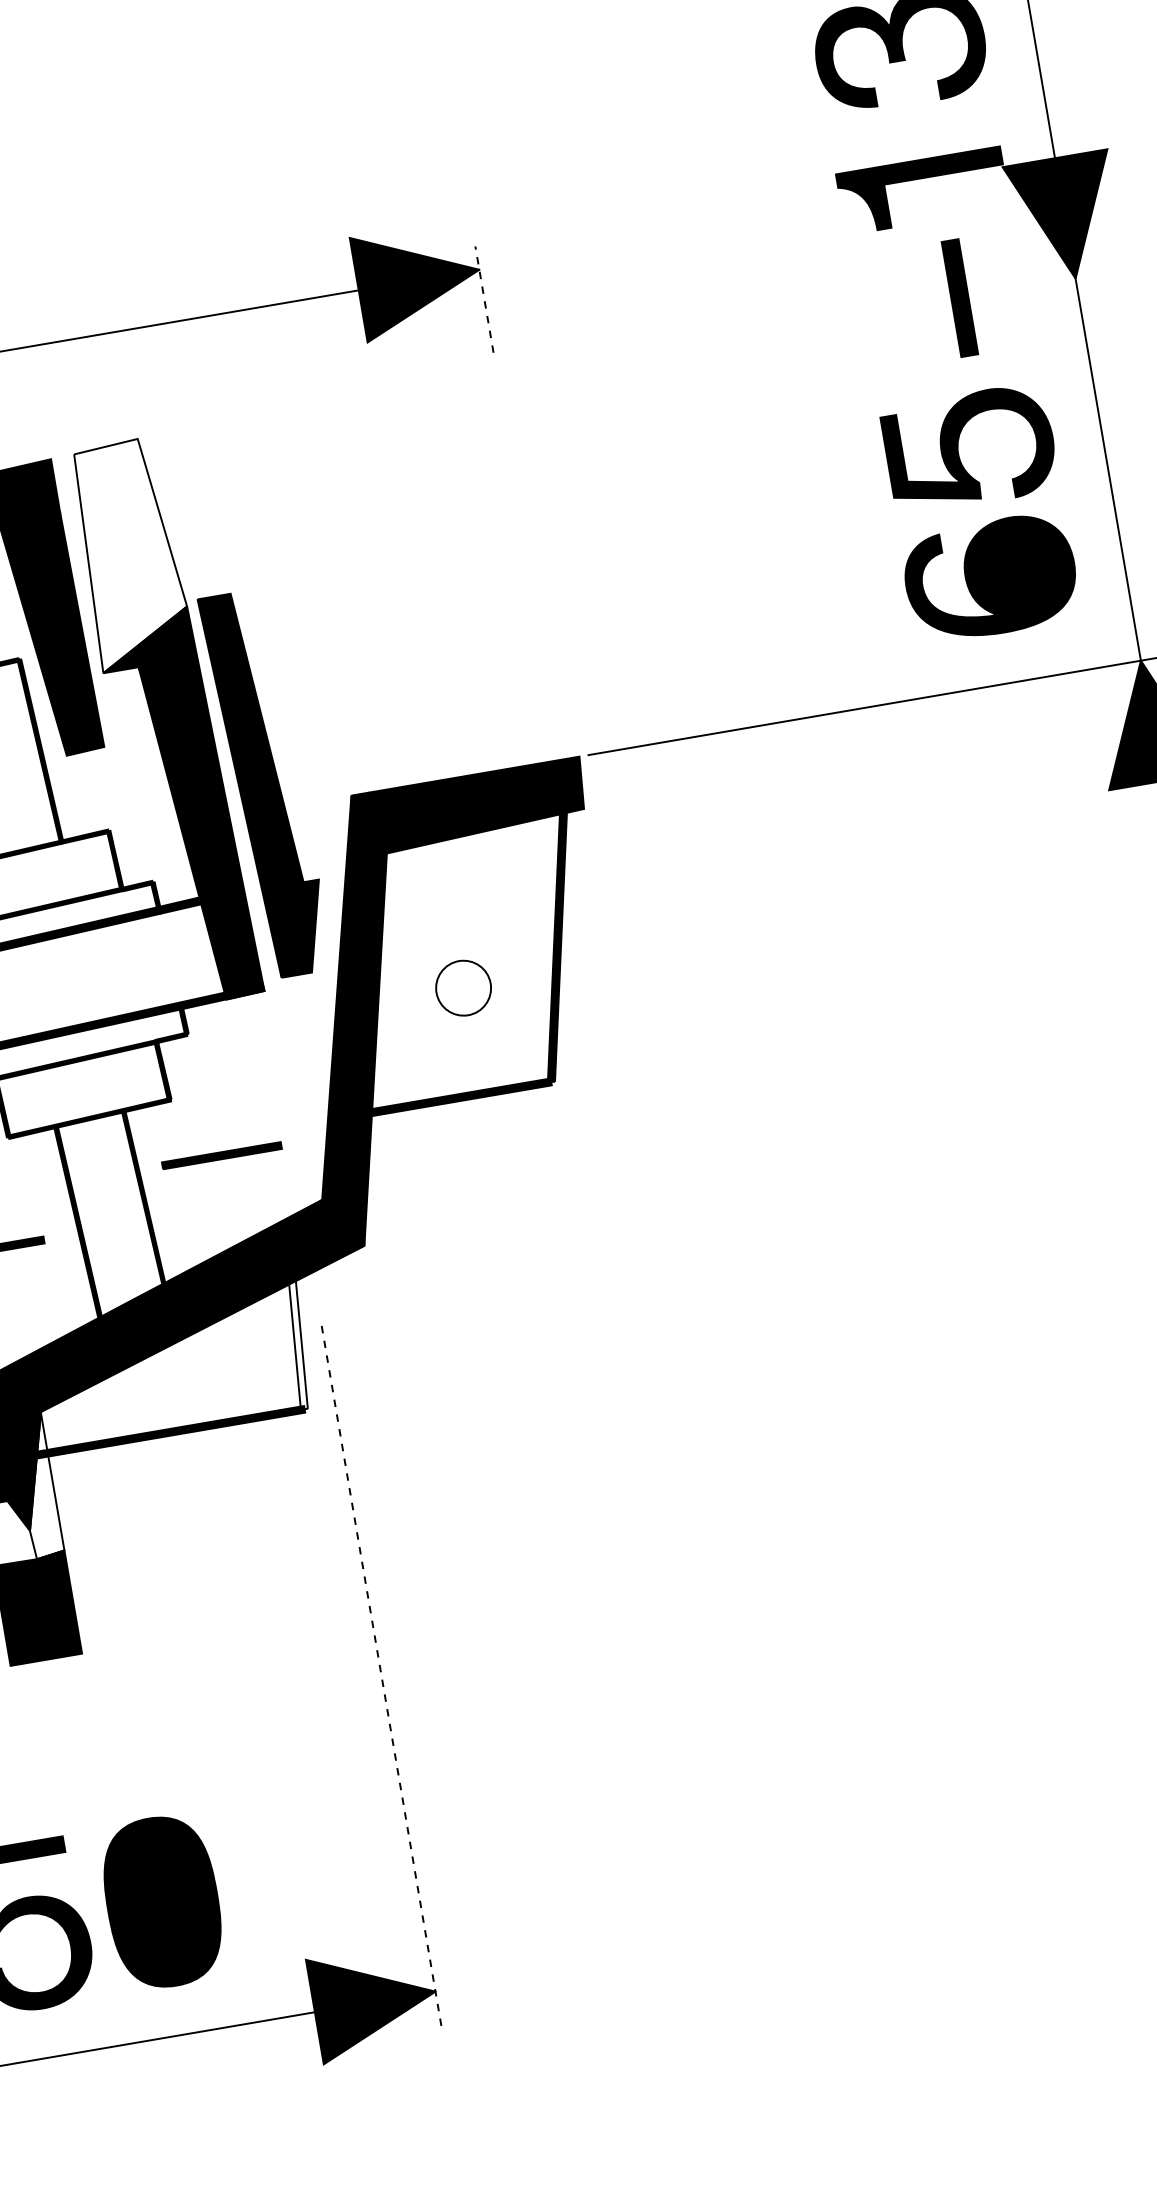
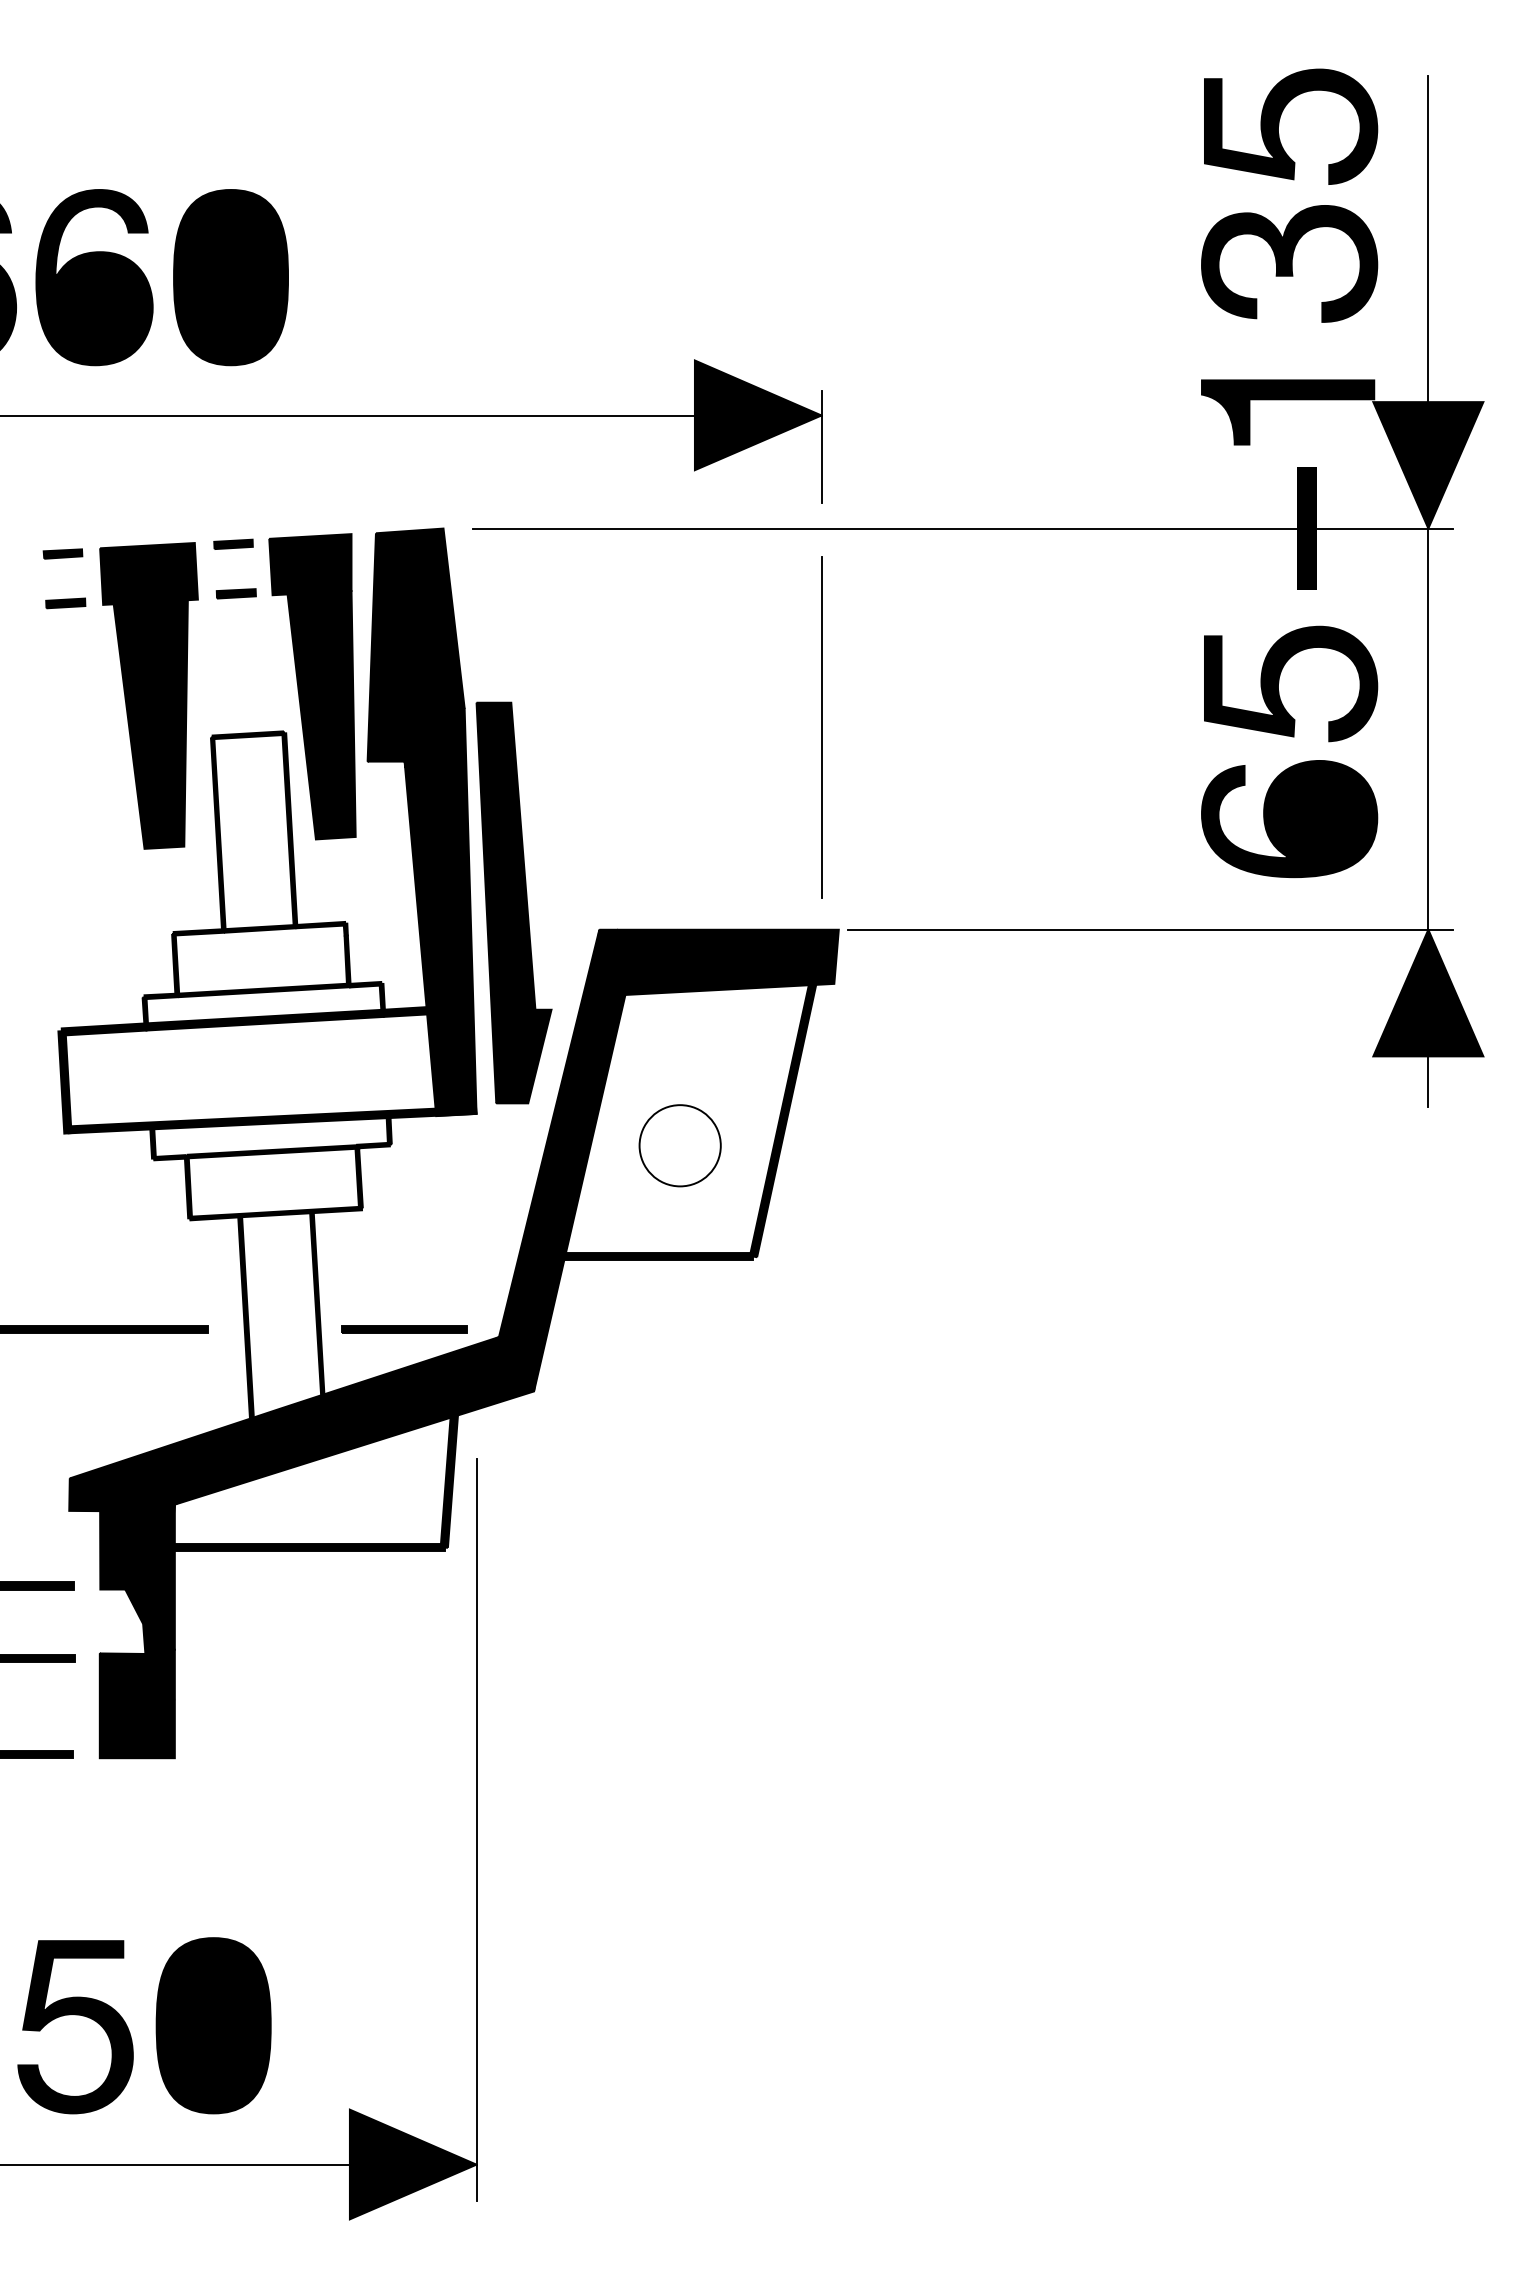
line: (484, 299) -> (821, 446), dashed -> solid
line: (631, 354) -> (962, 528), added
fill: (129, 553) -> (415, 644), added
line: (530, 566) -> (821, 727), added
circle: (462, 988) -> (679, 1145), size x1.43
part: (222, 1155) -> (404, 1329), moved
fill: (297, 1339) -> (449, 1475), added
fill: (37, 1486) -> (158, 1579), added
line: (380, 1672) -> (476, 1829), dashed -> solid

